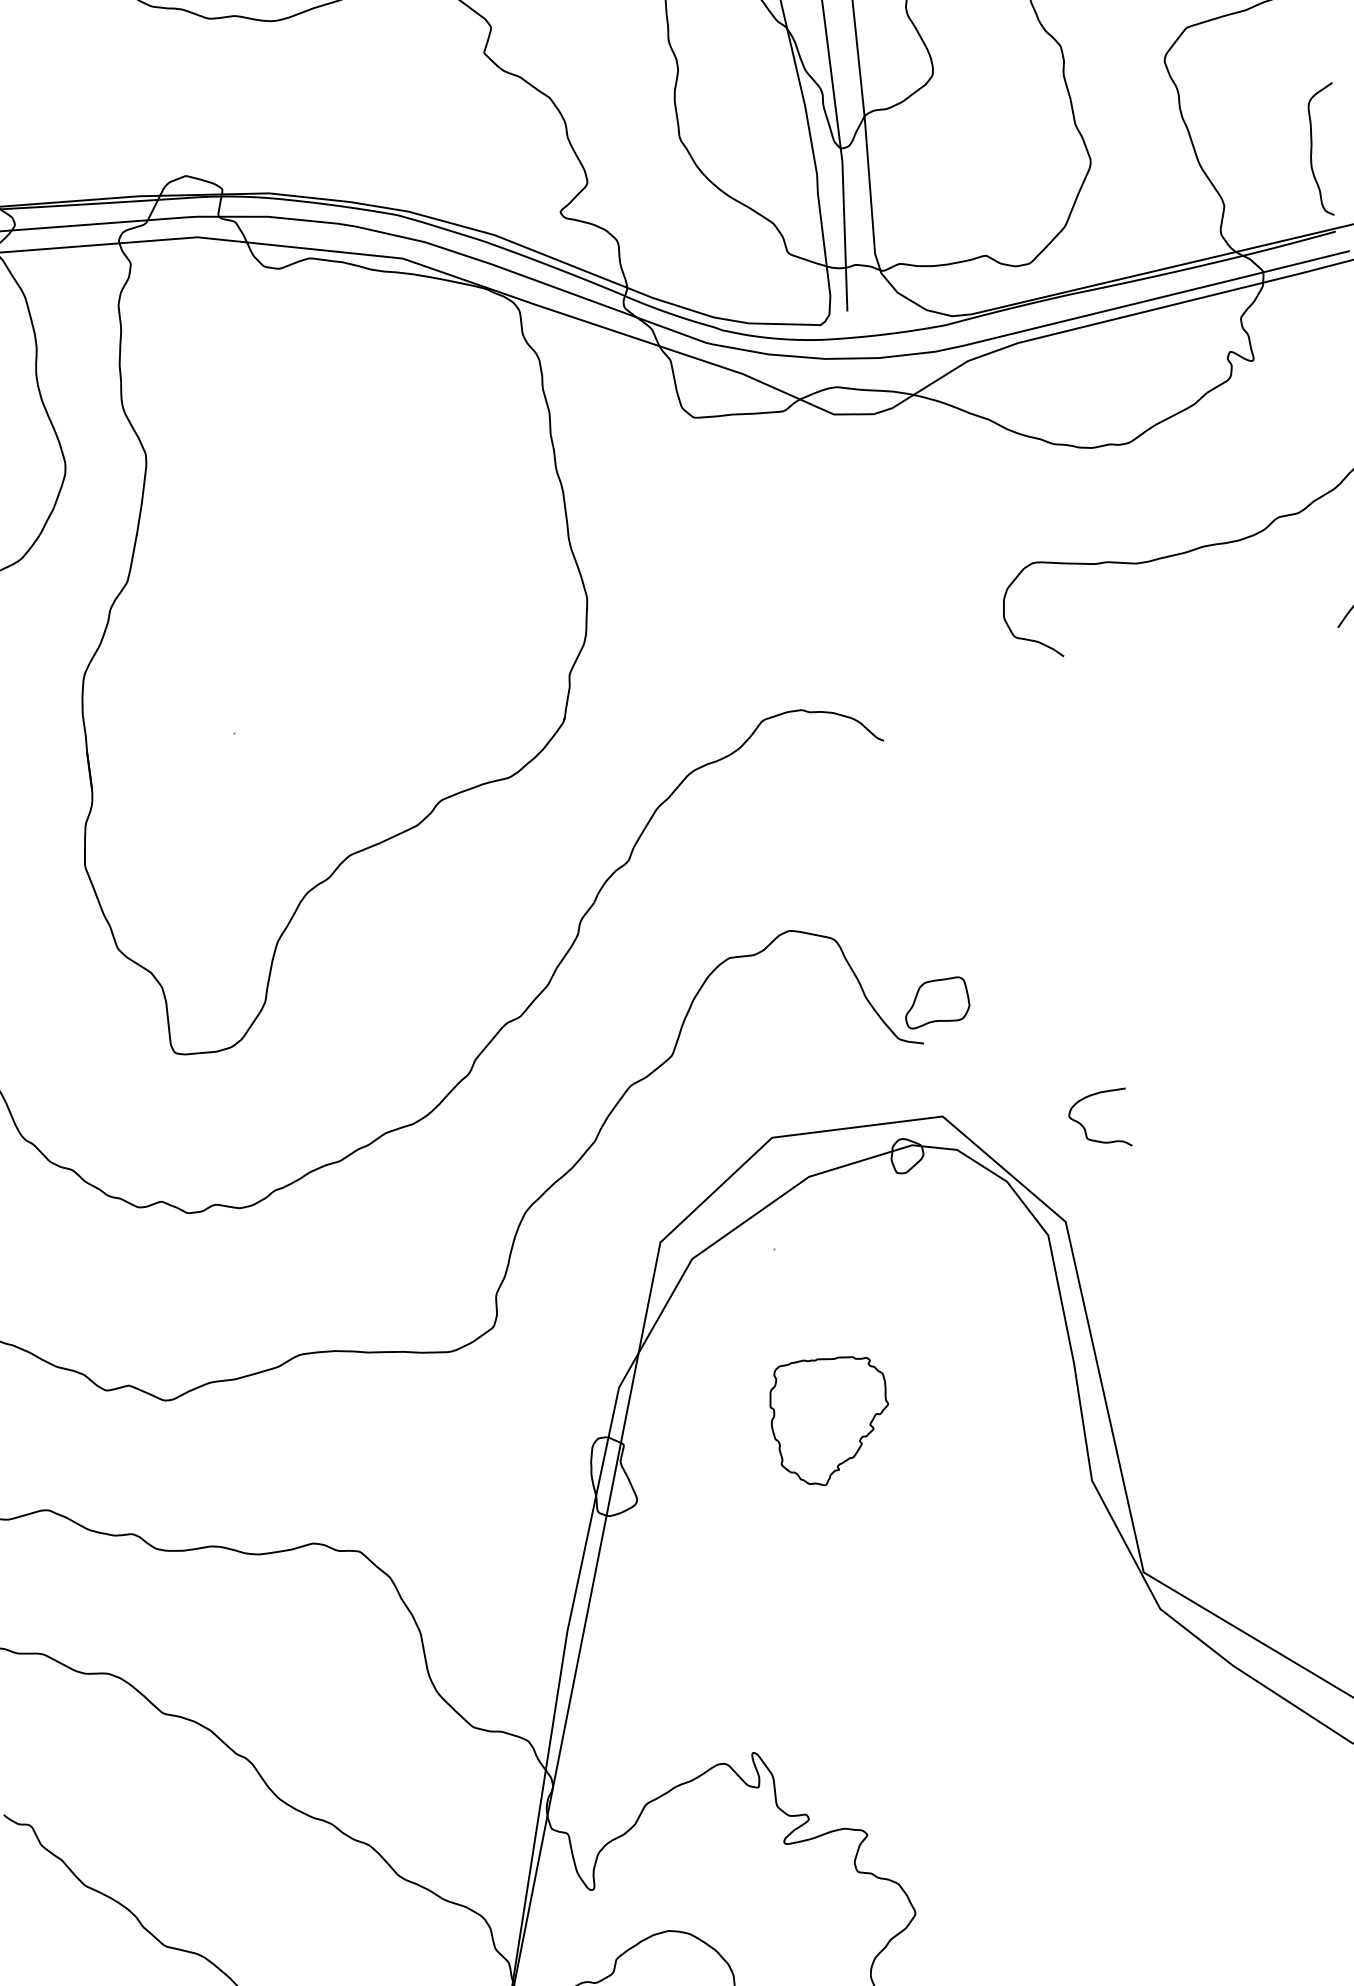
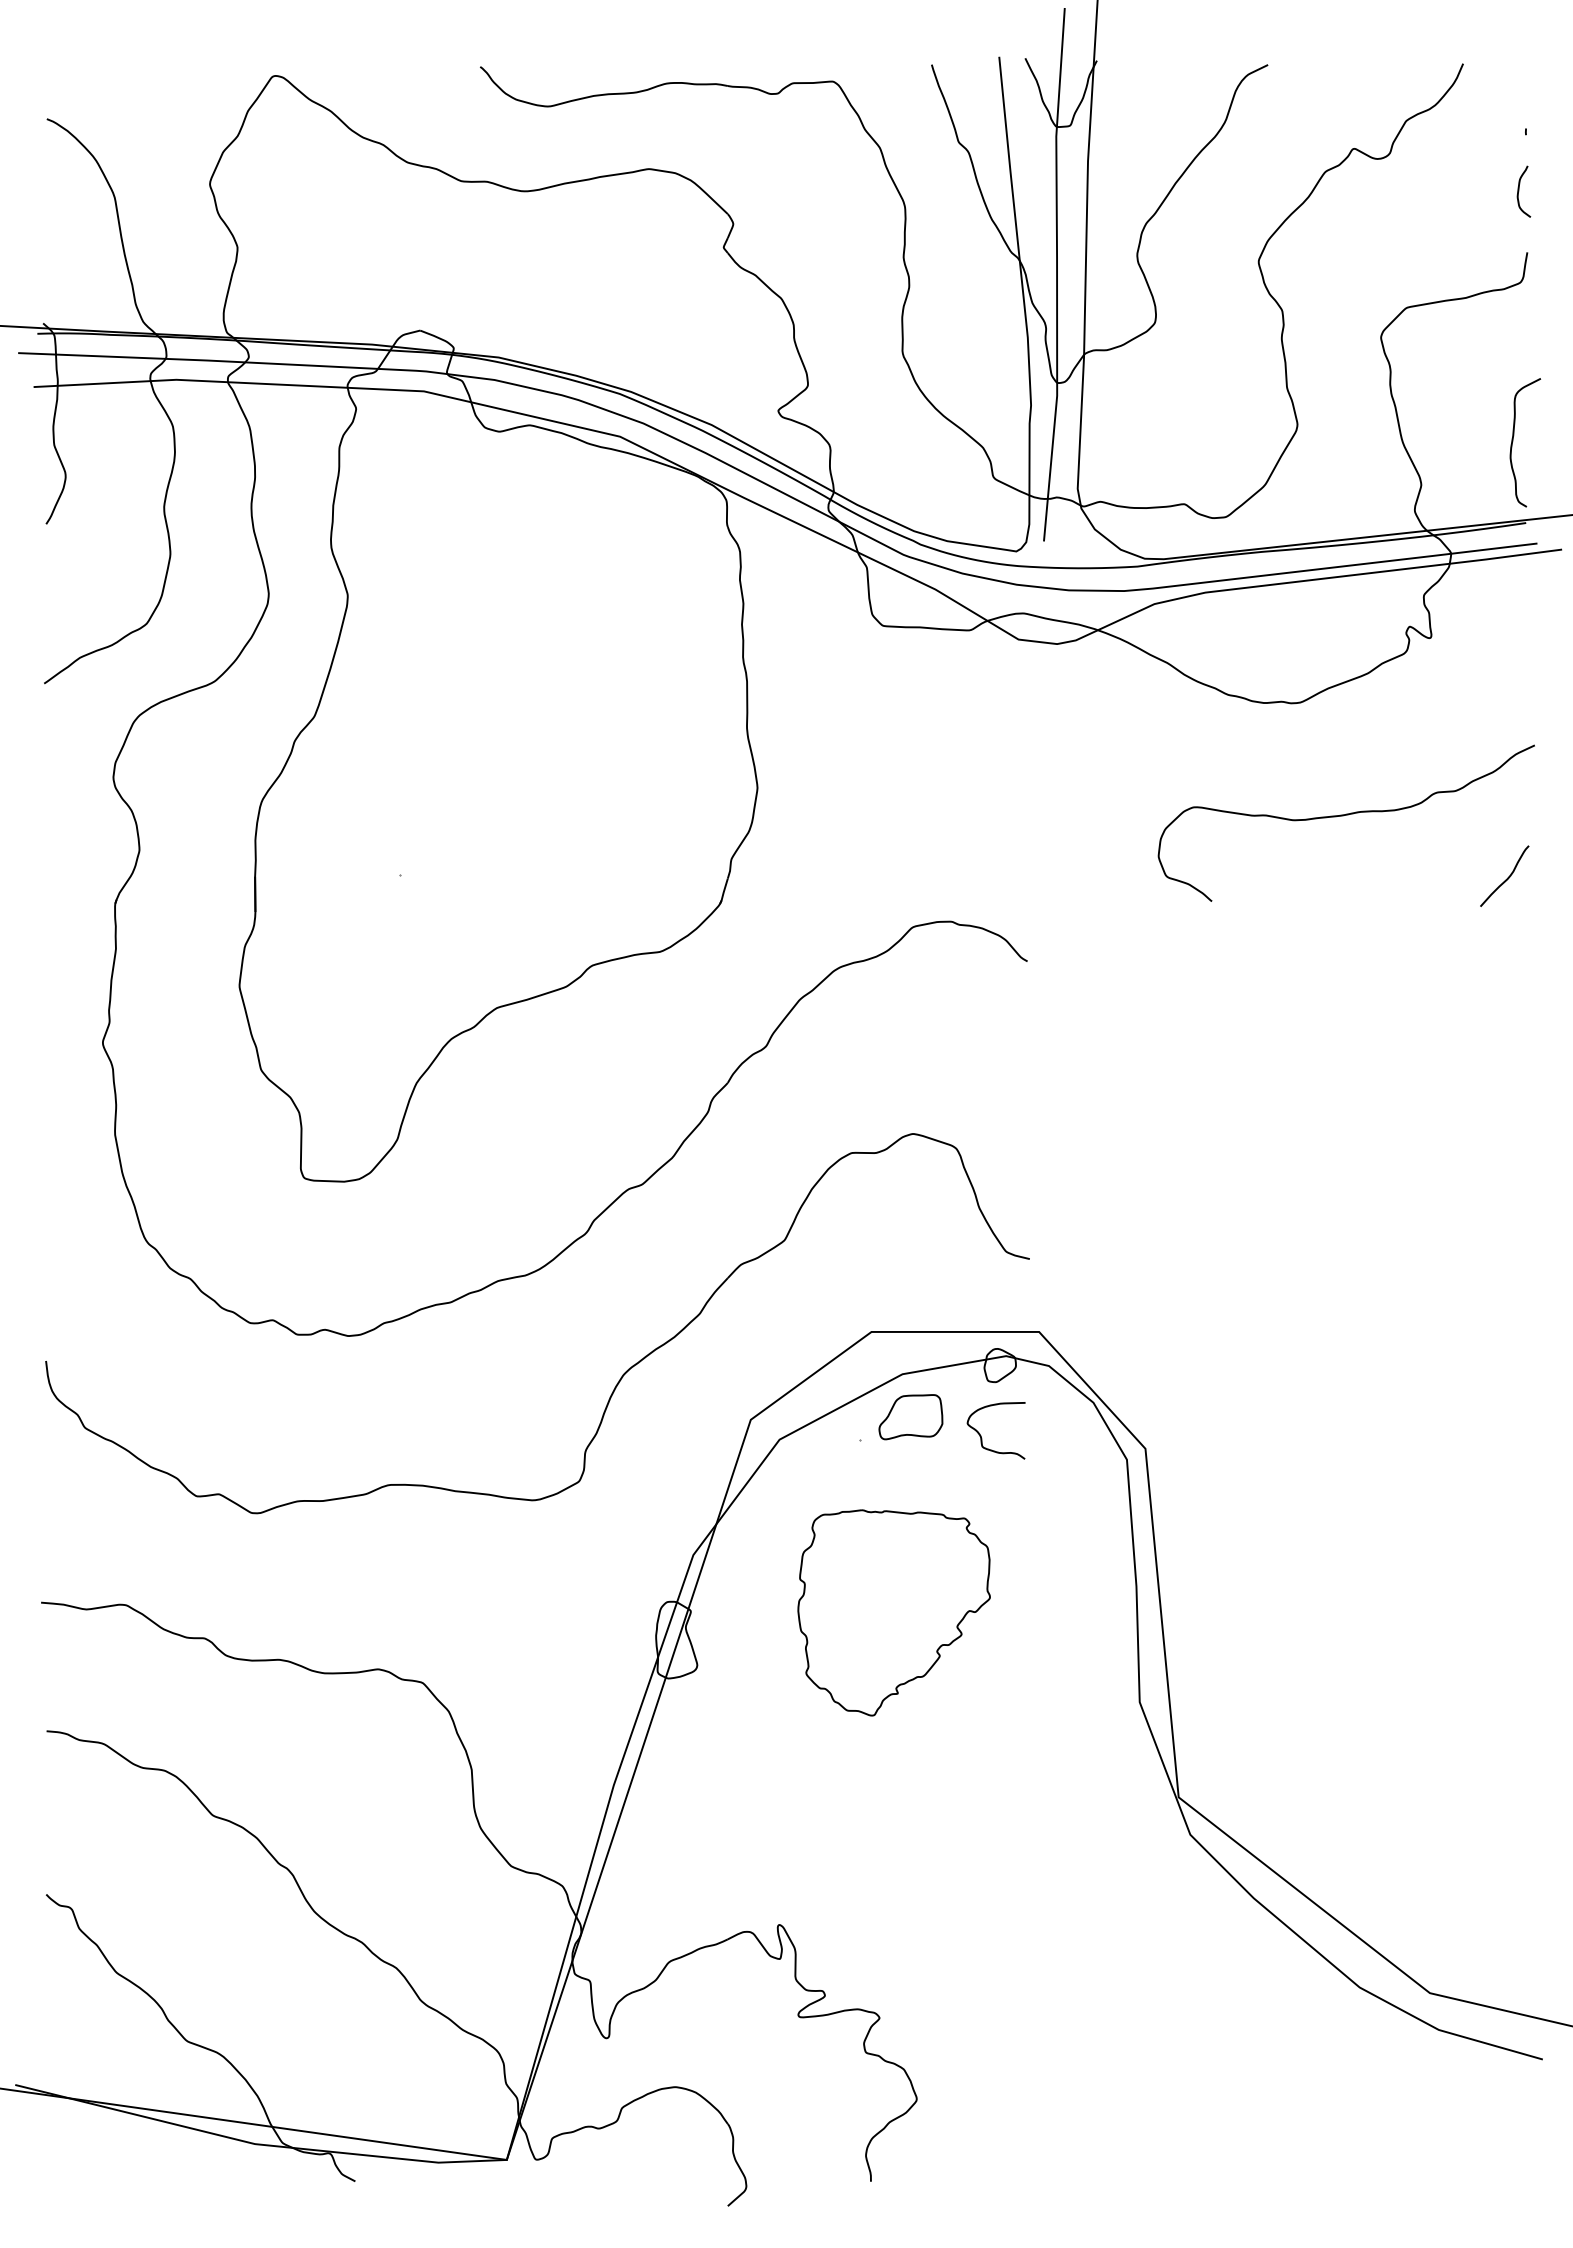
part: (936, 1003) -> (910, 1417), moved
curve: (1084, 1127) -> (981, 1435), moved
part: (830, 1420) -> (893, 1612), size x1.67

